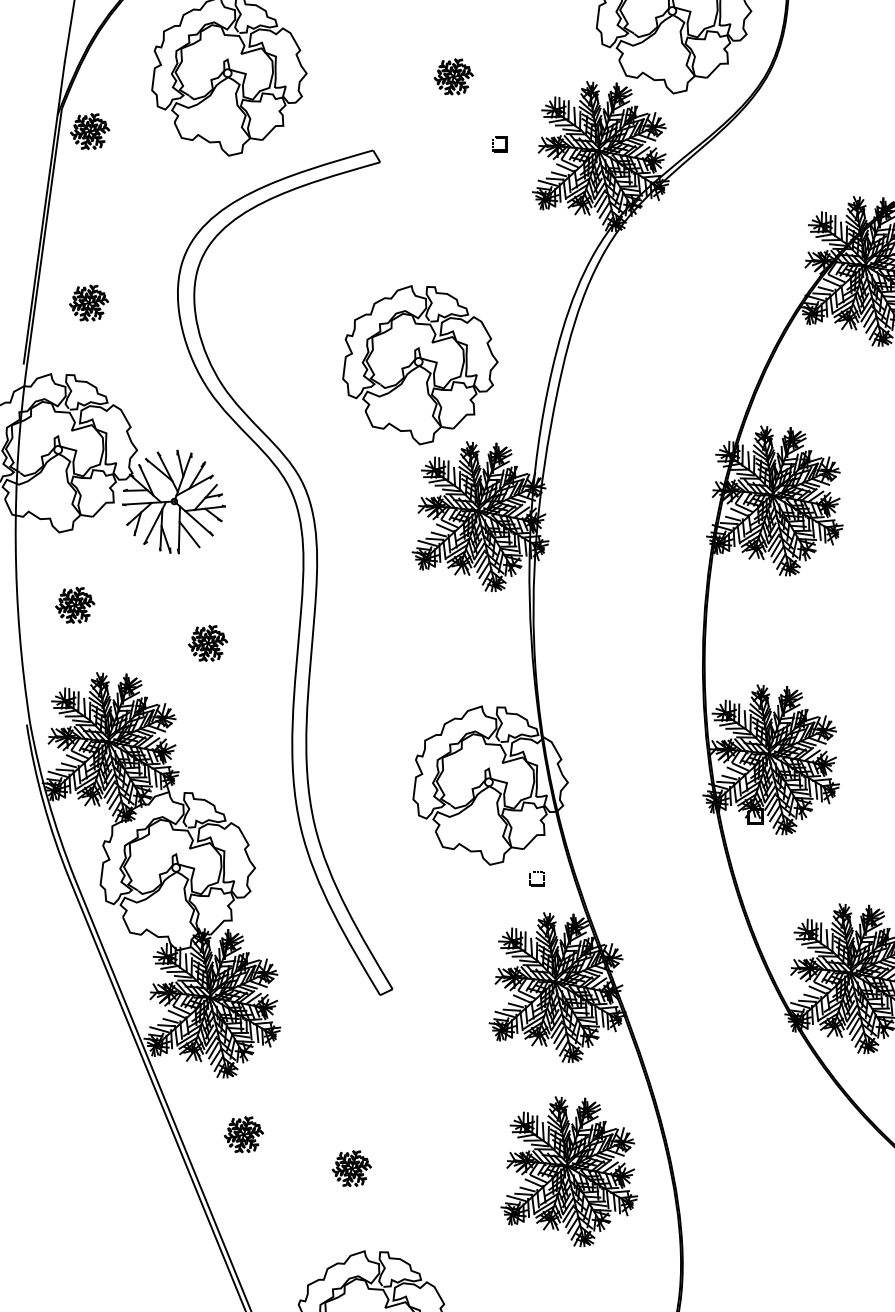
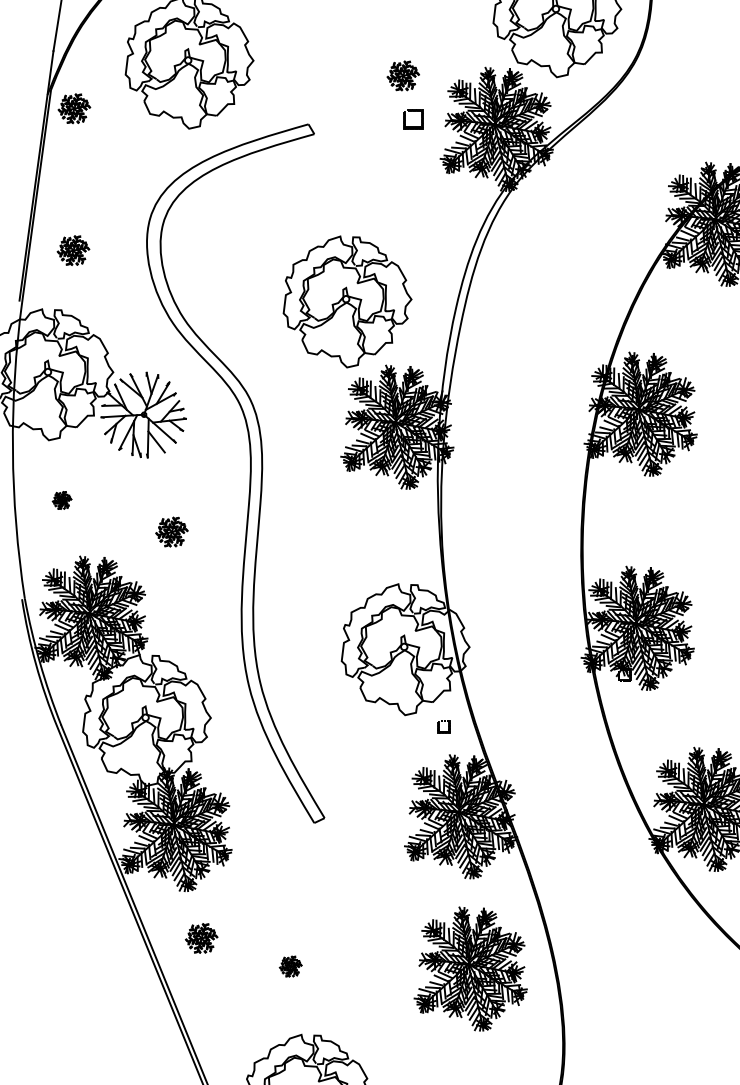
part: (453, 76) -> (403, 75), moved
part: (499, 144) -> (413, 119), size x1.6
part: (75, 604) -> (62, 499), size x0.6
part: (351, 1168) -> (290, 966), size x0.7

